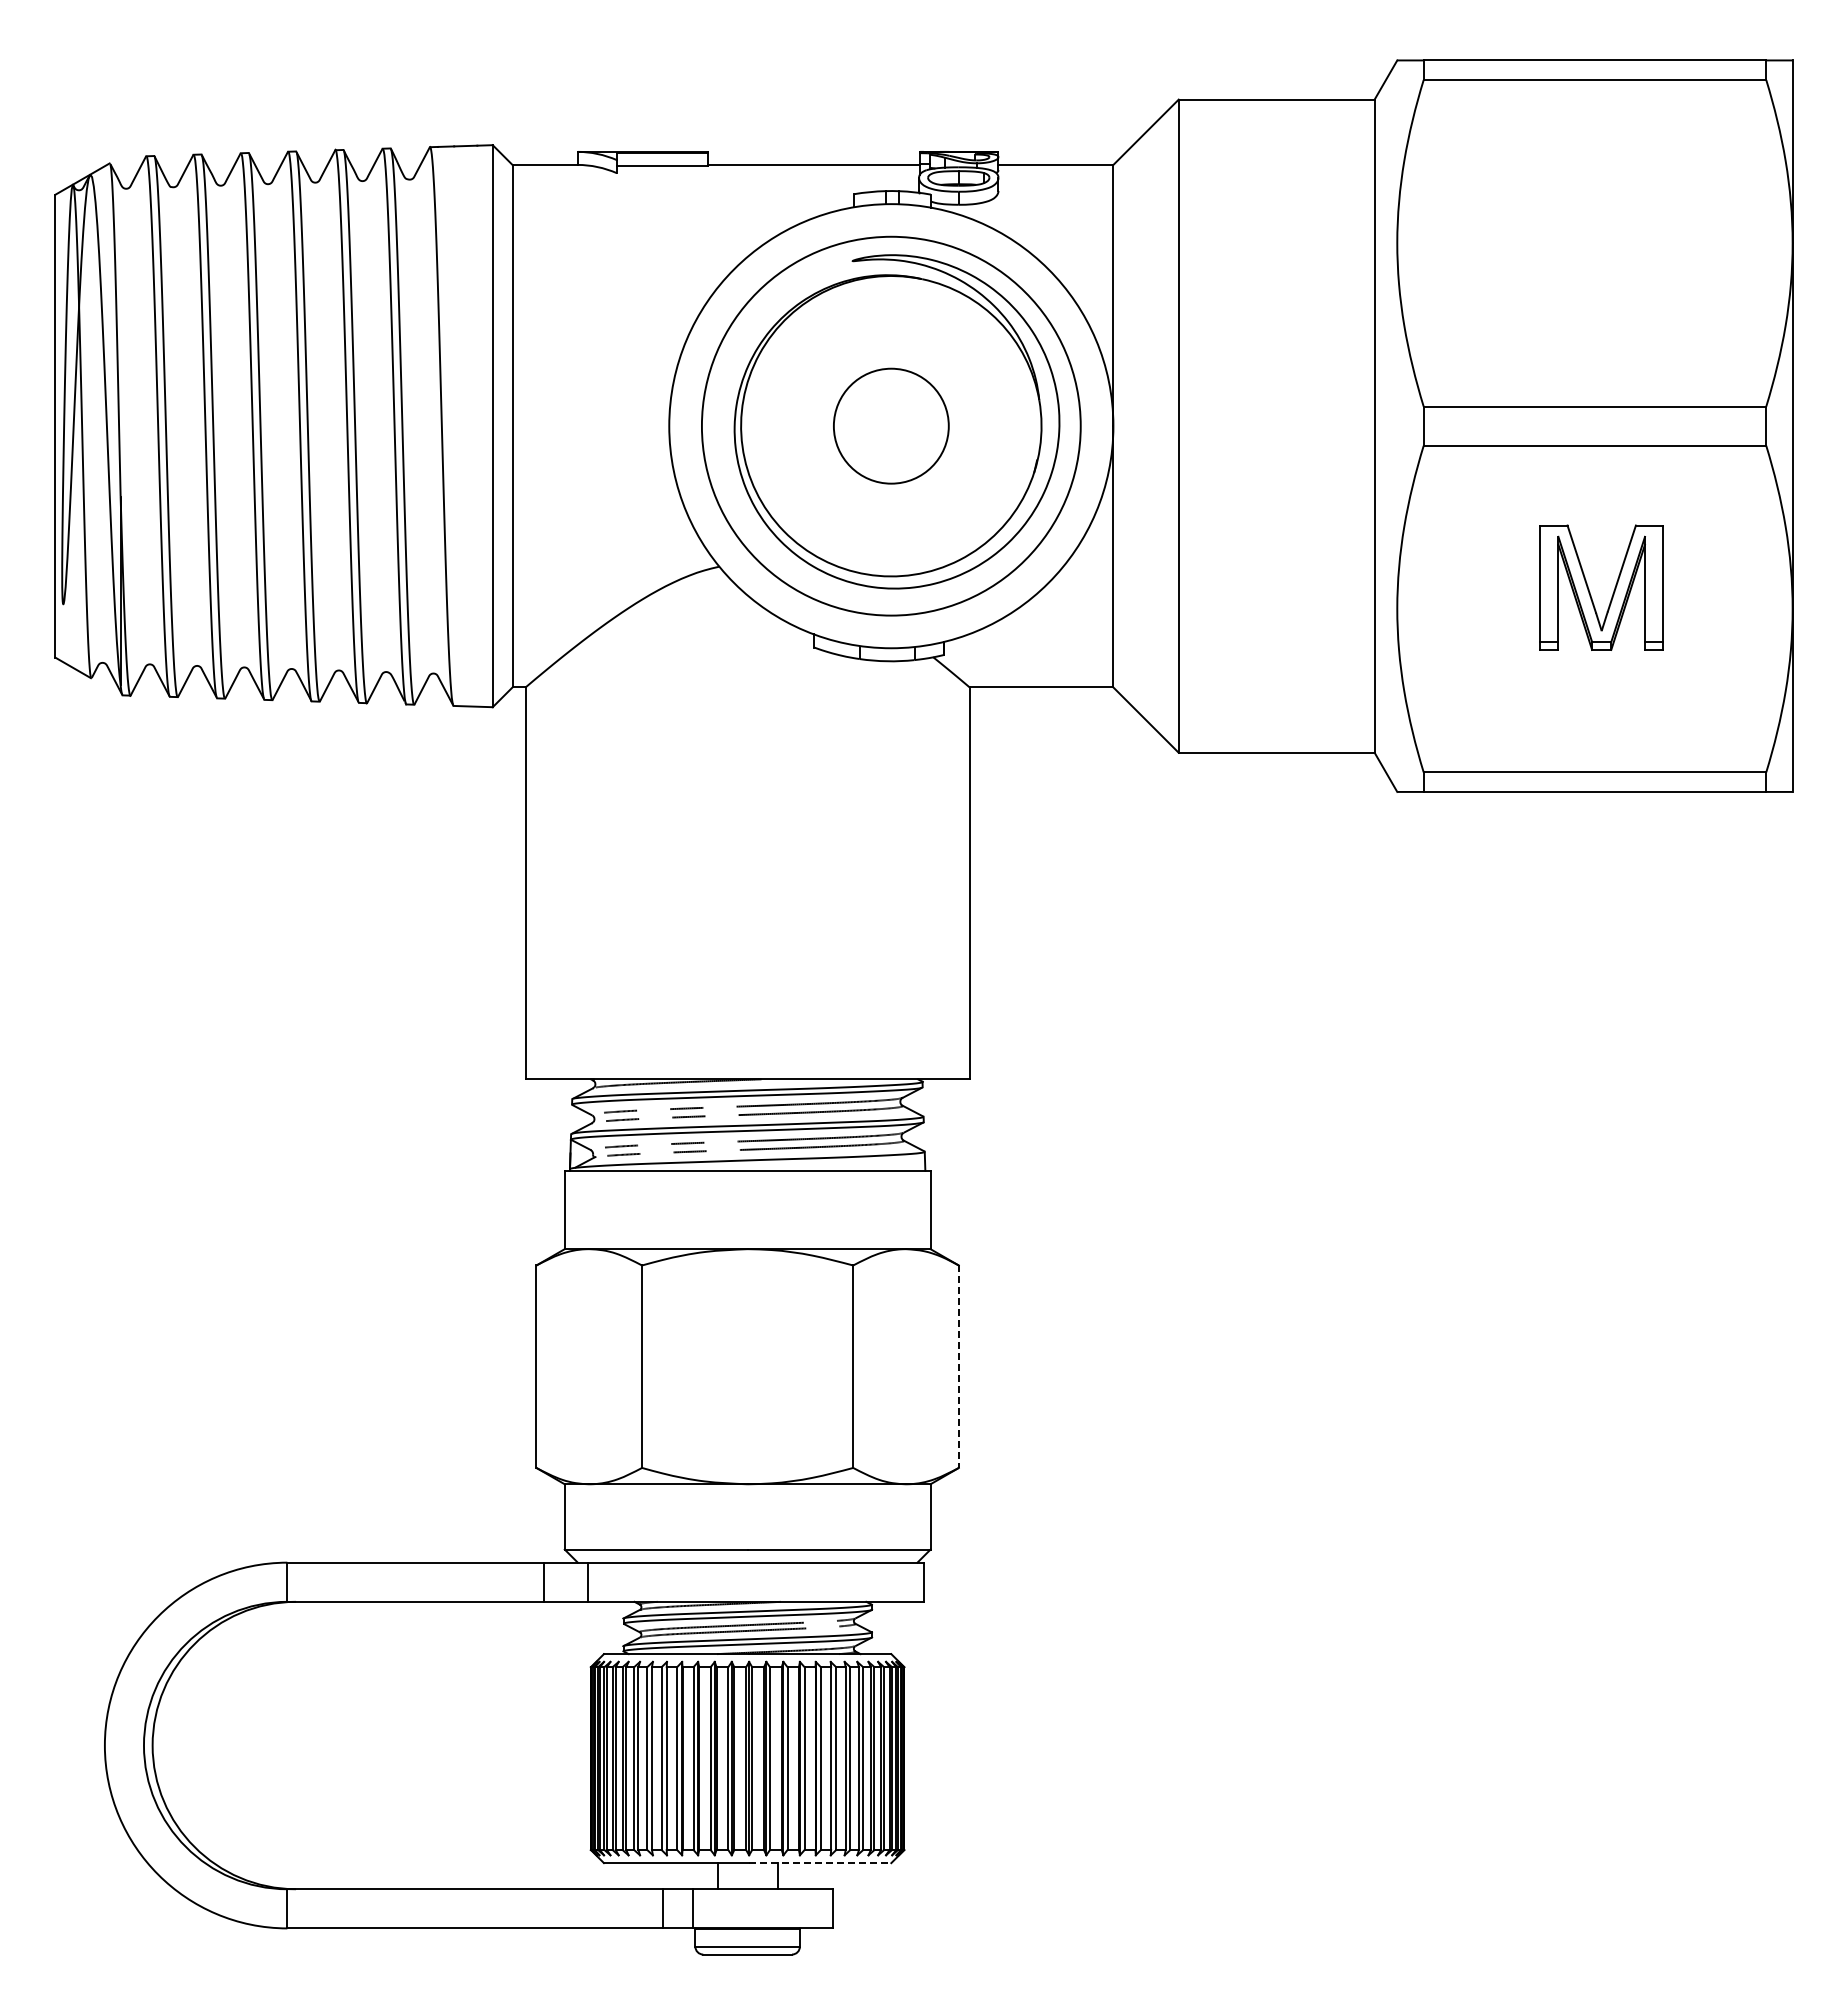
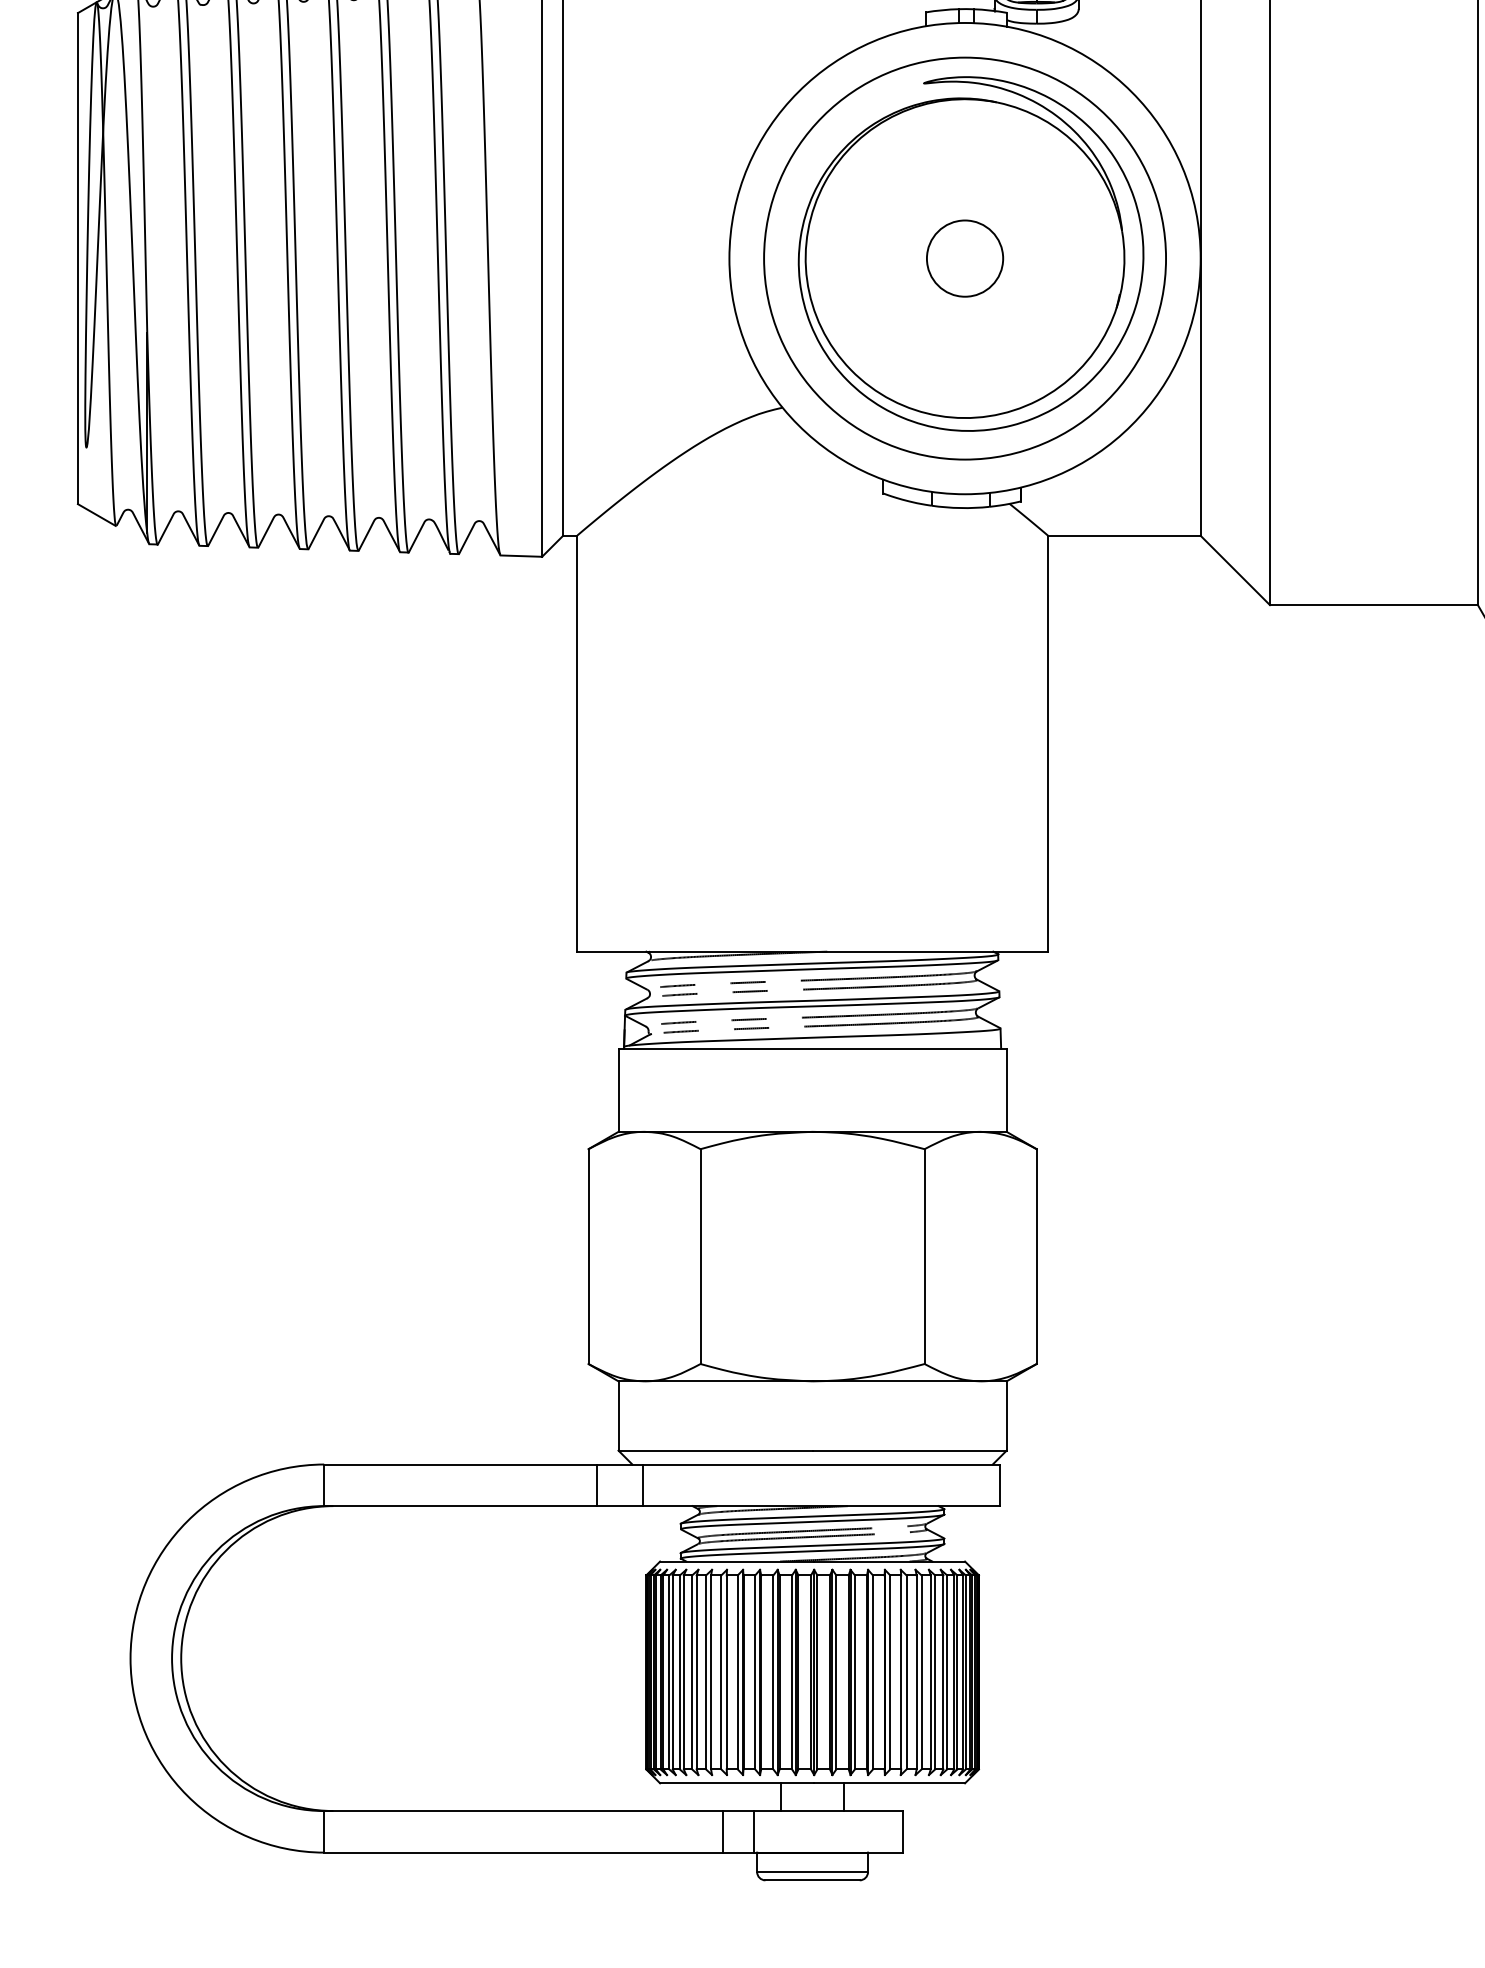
circle: (891, 426) -> (965, 258), size x0.62
line: (958, 1367) -> (1036, 1257), dashed -> solid
line: (820, 1863) -> (889, 1783), dashed -> solid

